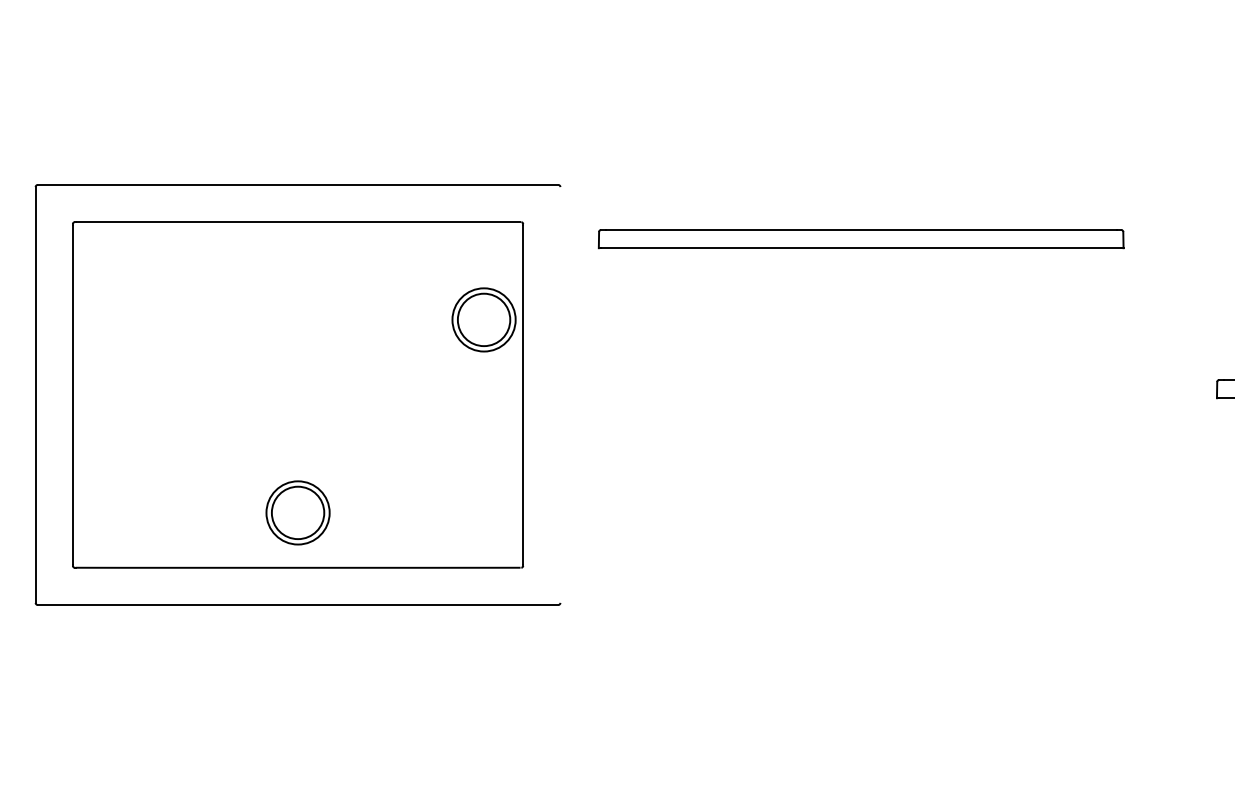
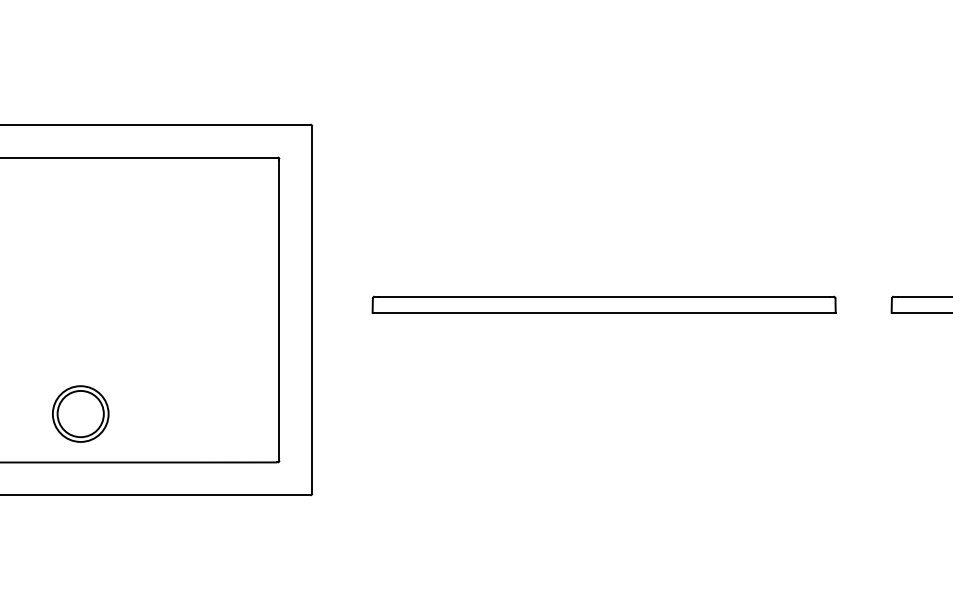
part: (860, 239) -> (603, 305), moved
part: (483, 319) -> (244, 243), removed
line: (560, 394) -> (312, 309), added

